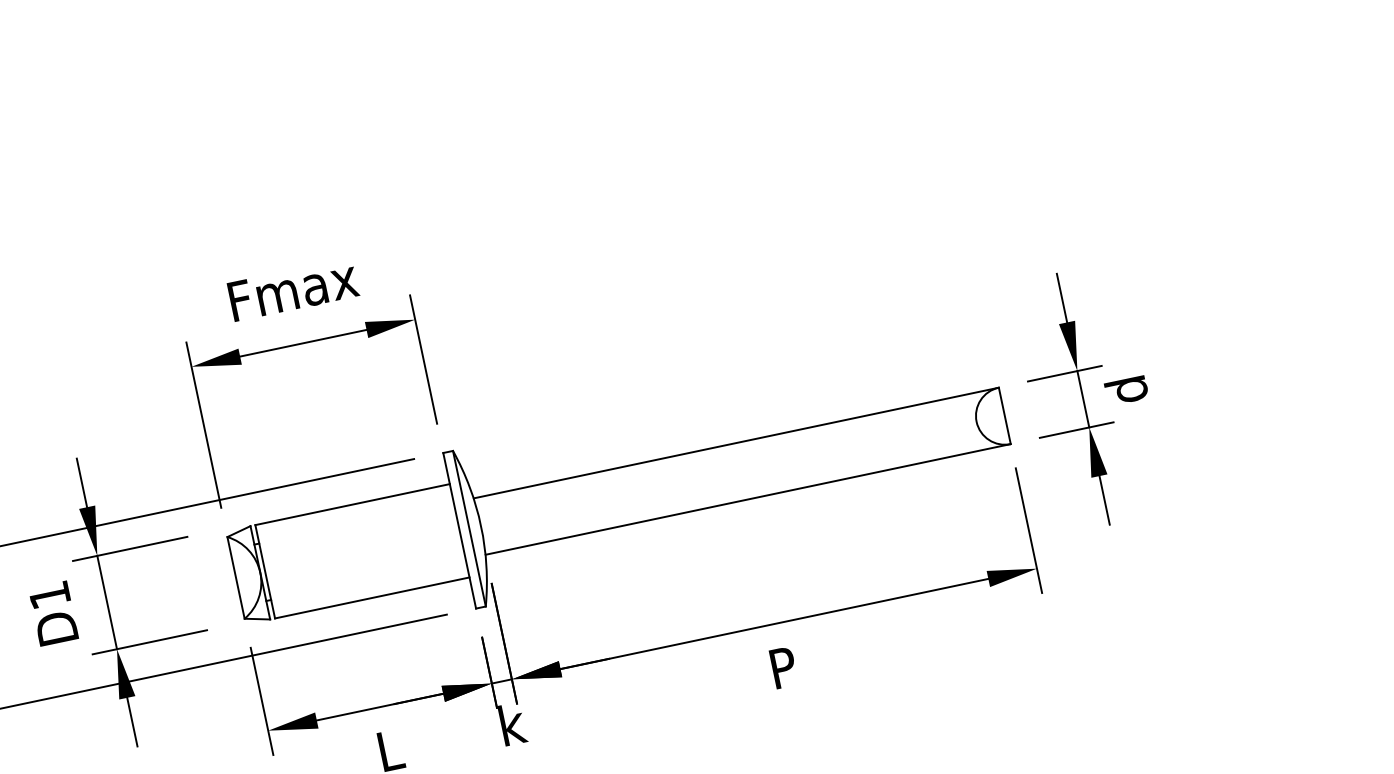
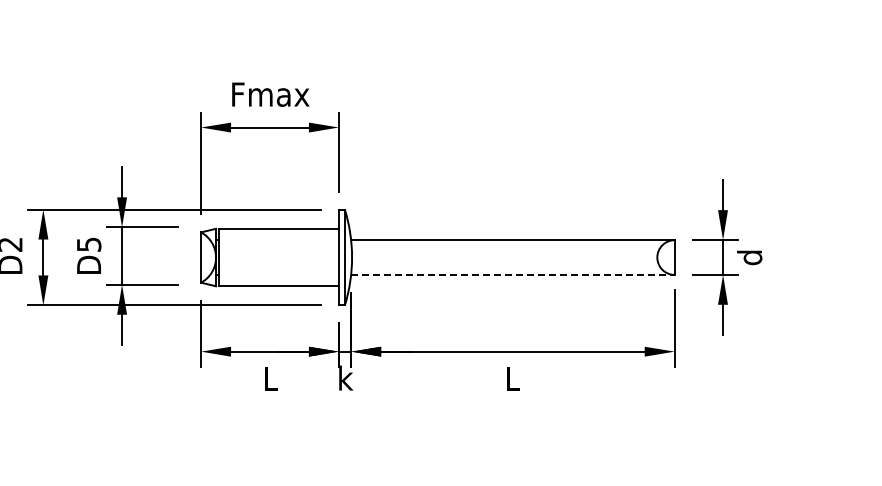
line: (747, 498) -> (512, 274), solid -> dashed
text: (50, 594) -> (89, 244), D1 -> D5
text: (784, 667) -> (513, 378), P -> L

